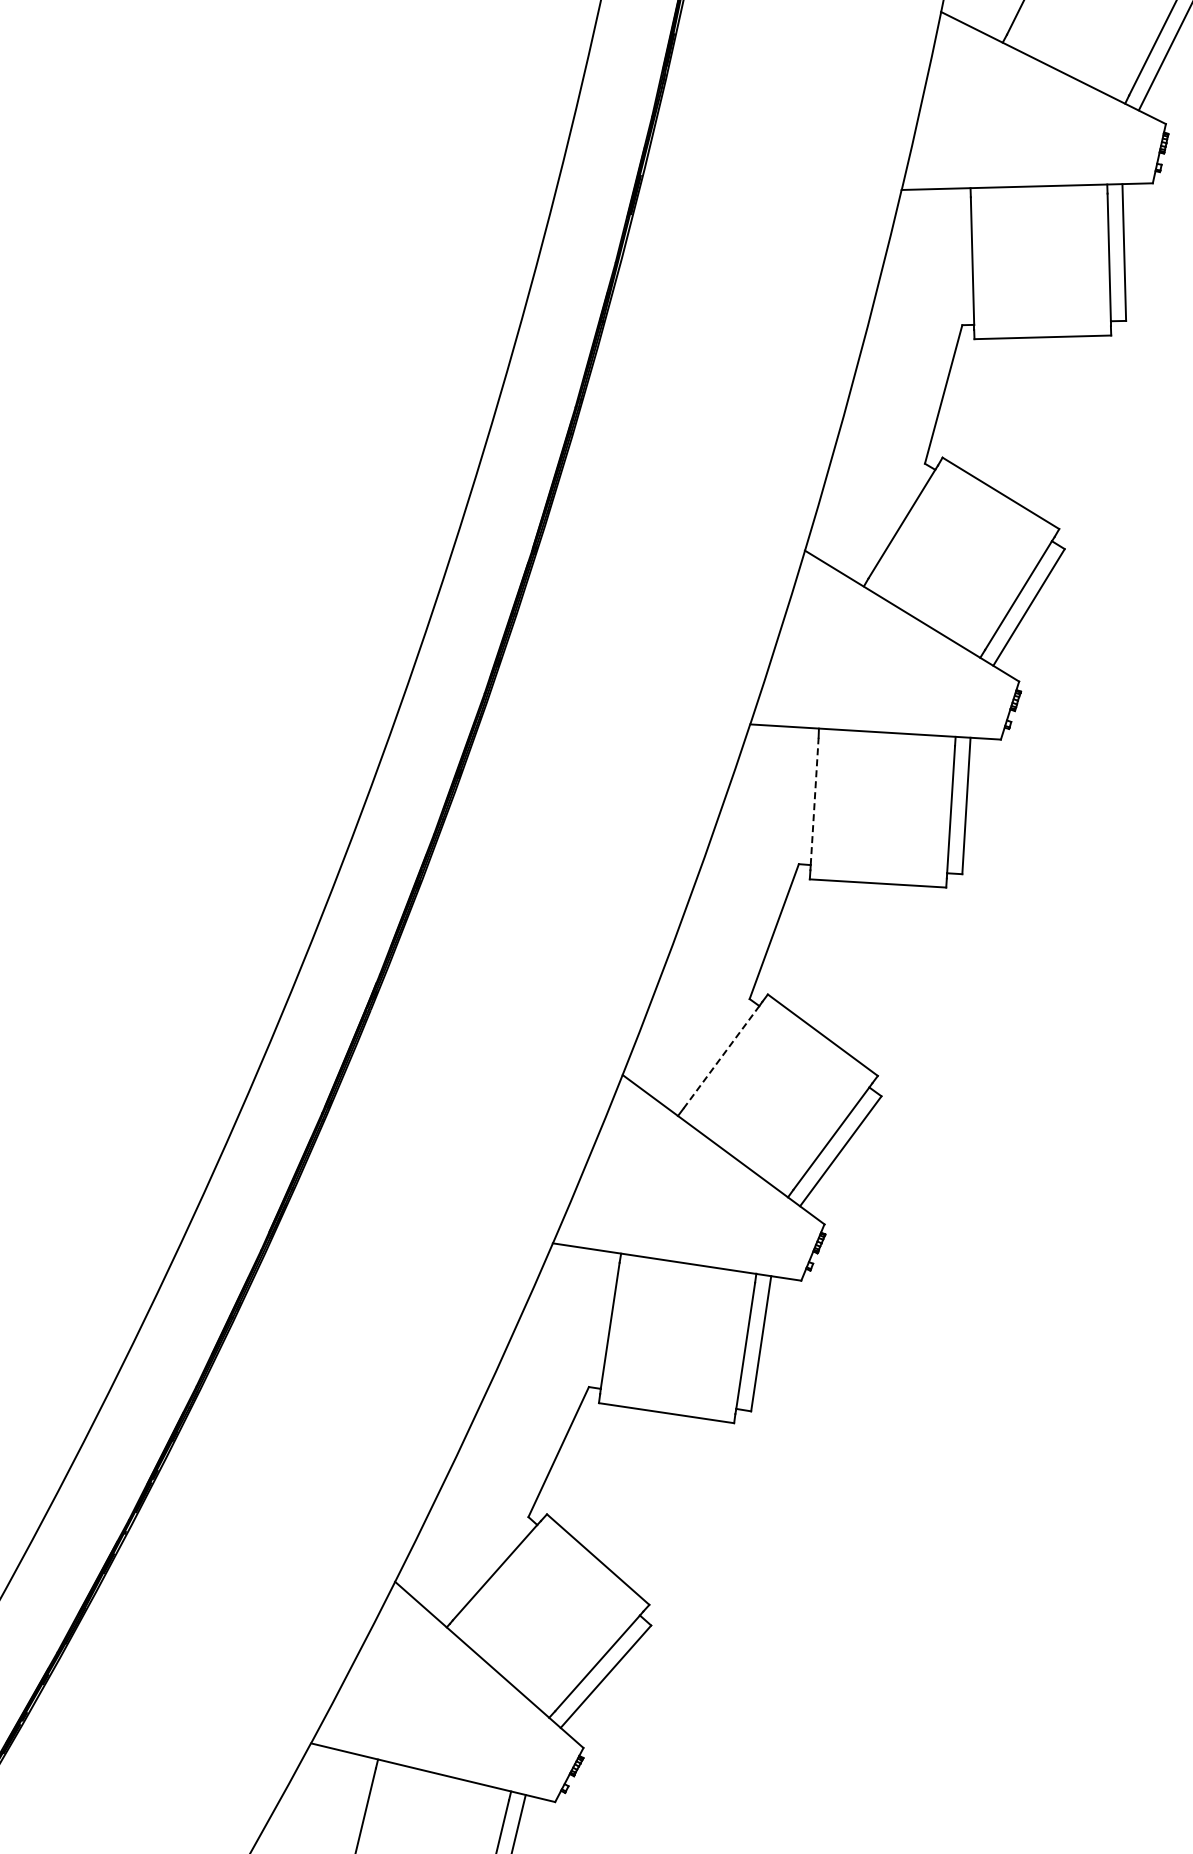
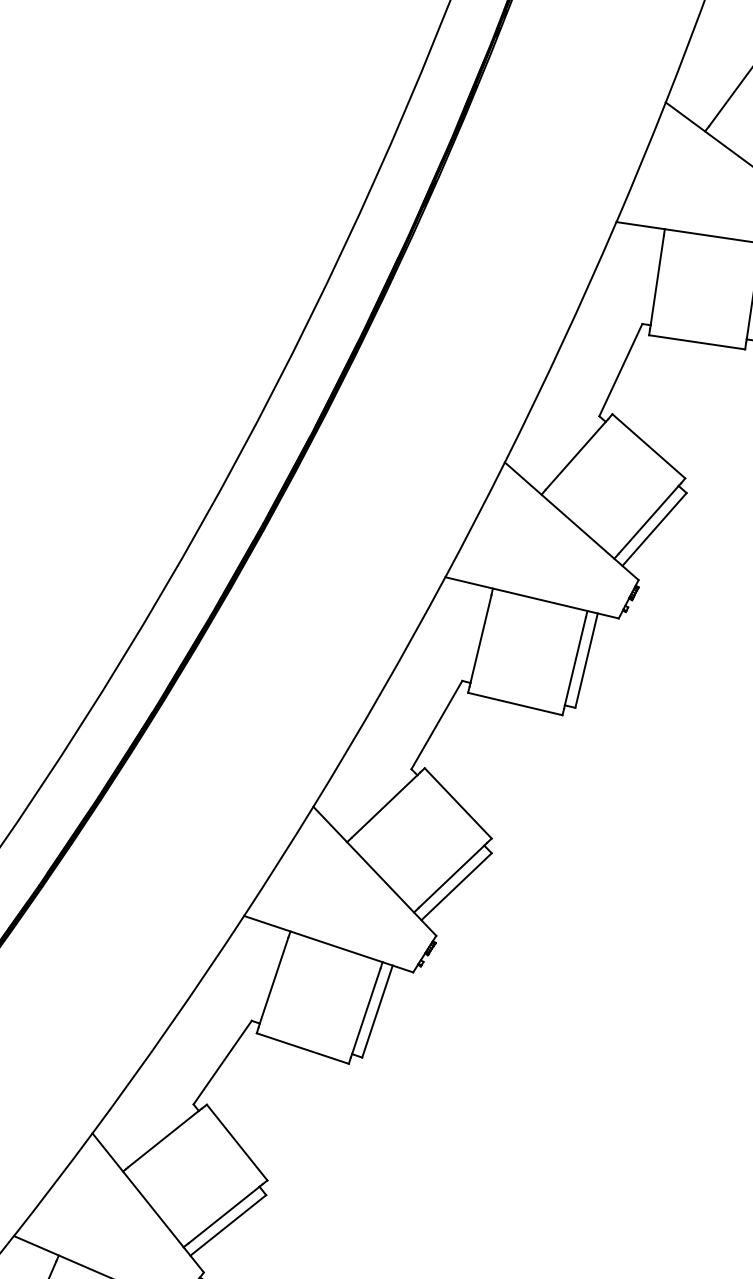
line: (814, 801) -> (480, 638), dashed -> solid
line: (721, 1057) -> (384, 806), dashed -> solid

